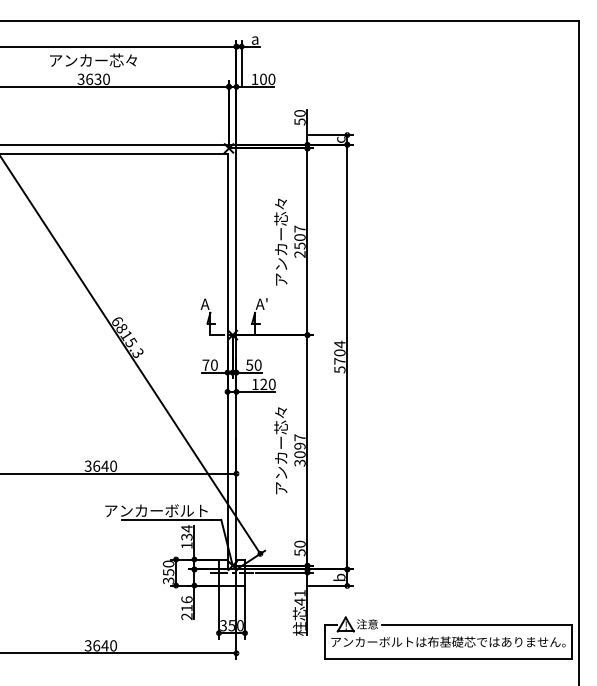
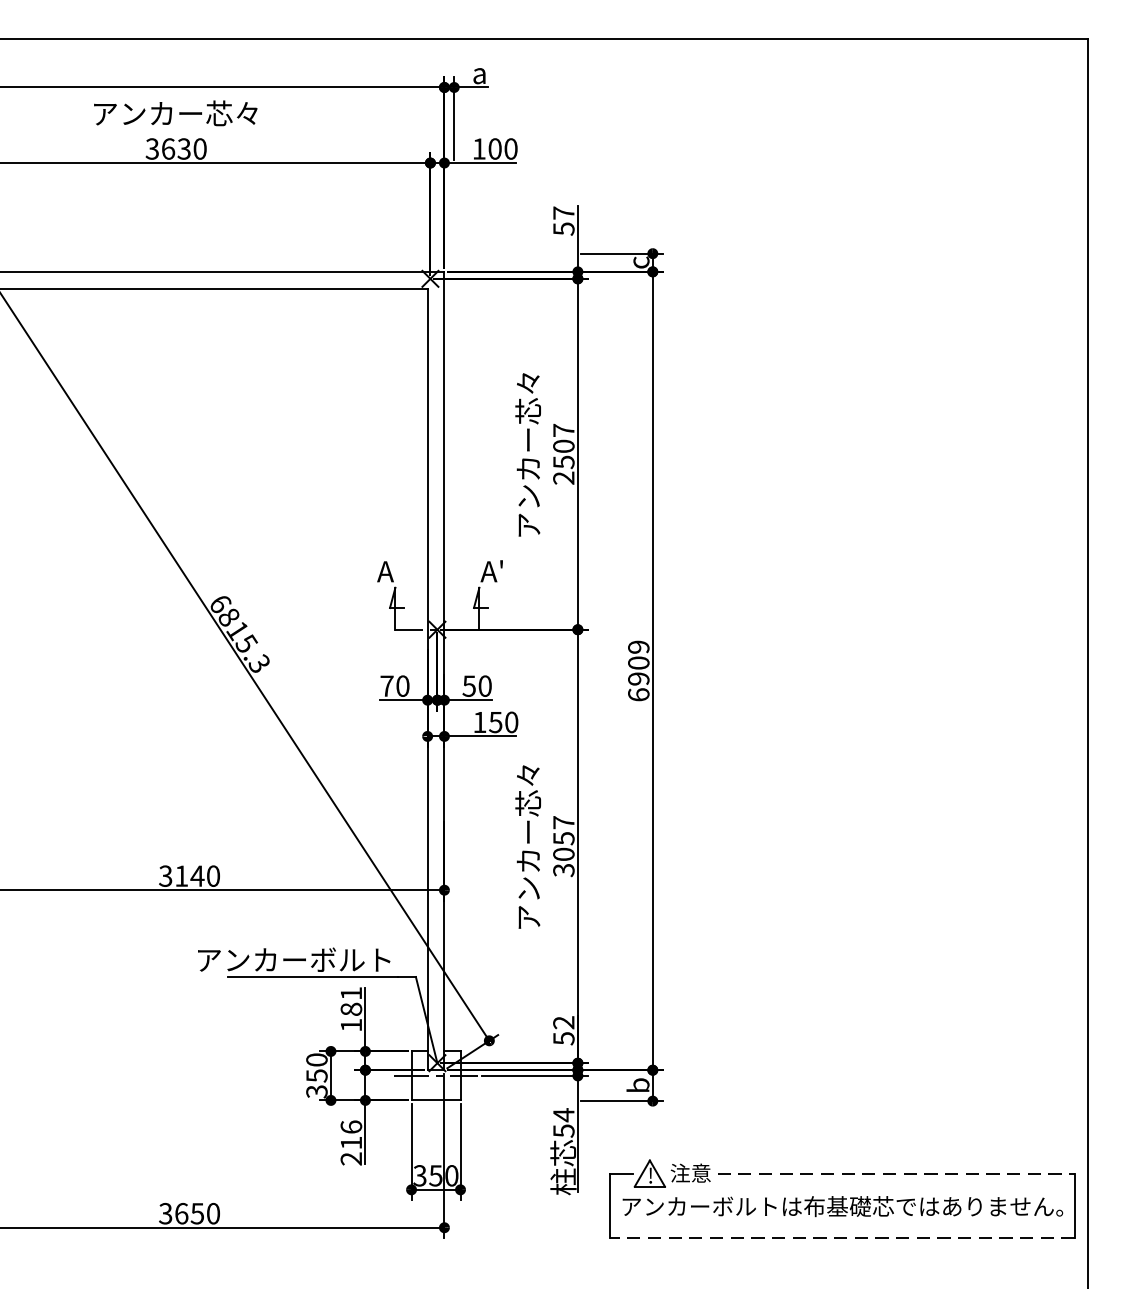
text: (299, 113) -> (562, 213), 50 -> 57
text: (339, 356) -> (638, 669), 5704 -> 6909
text: (263, 384) -> (495, 722), 120 -> 150
text: (299, 445) -> (562, 837), 3097 -> 3057
text: (96, 465) -> (181, 874), 3640 -> 3140
text: (186, 532) -> (350, 1000), 134 -> 181
text: (299, 543) -> (562, 1021), 50 -> 52
text: (299, 597) -> (562, 1122), 41 -> 54
line: (476, 624) -> (895, 1173), solid -> dashed
text: (104, 645) -> (196, 1213), 3640 -> 3650
line: (447, 658) -> (841, 1237), solid -> dashed

